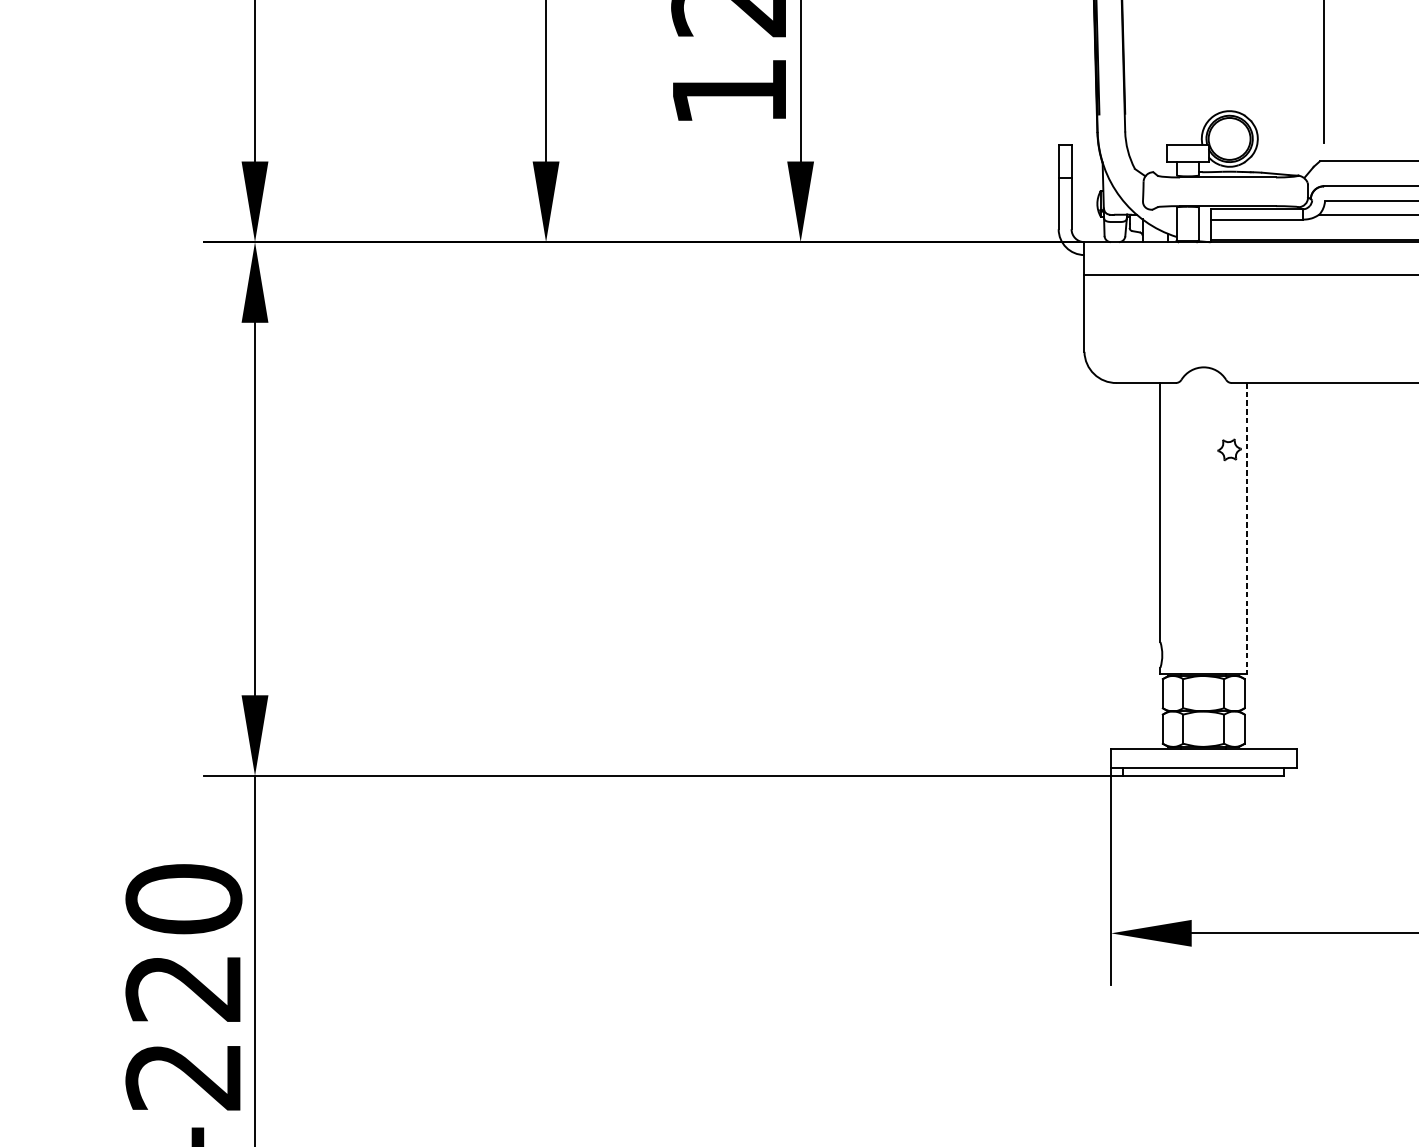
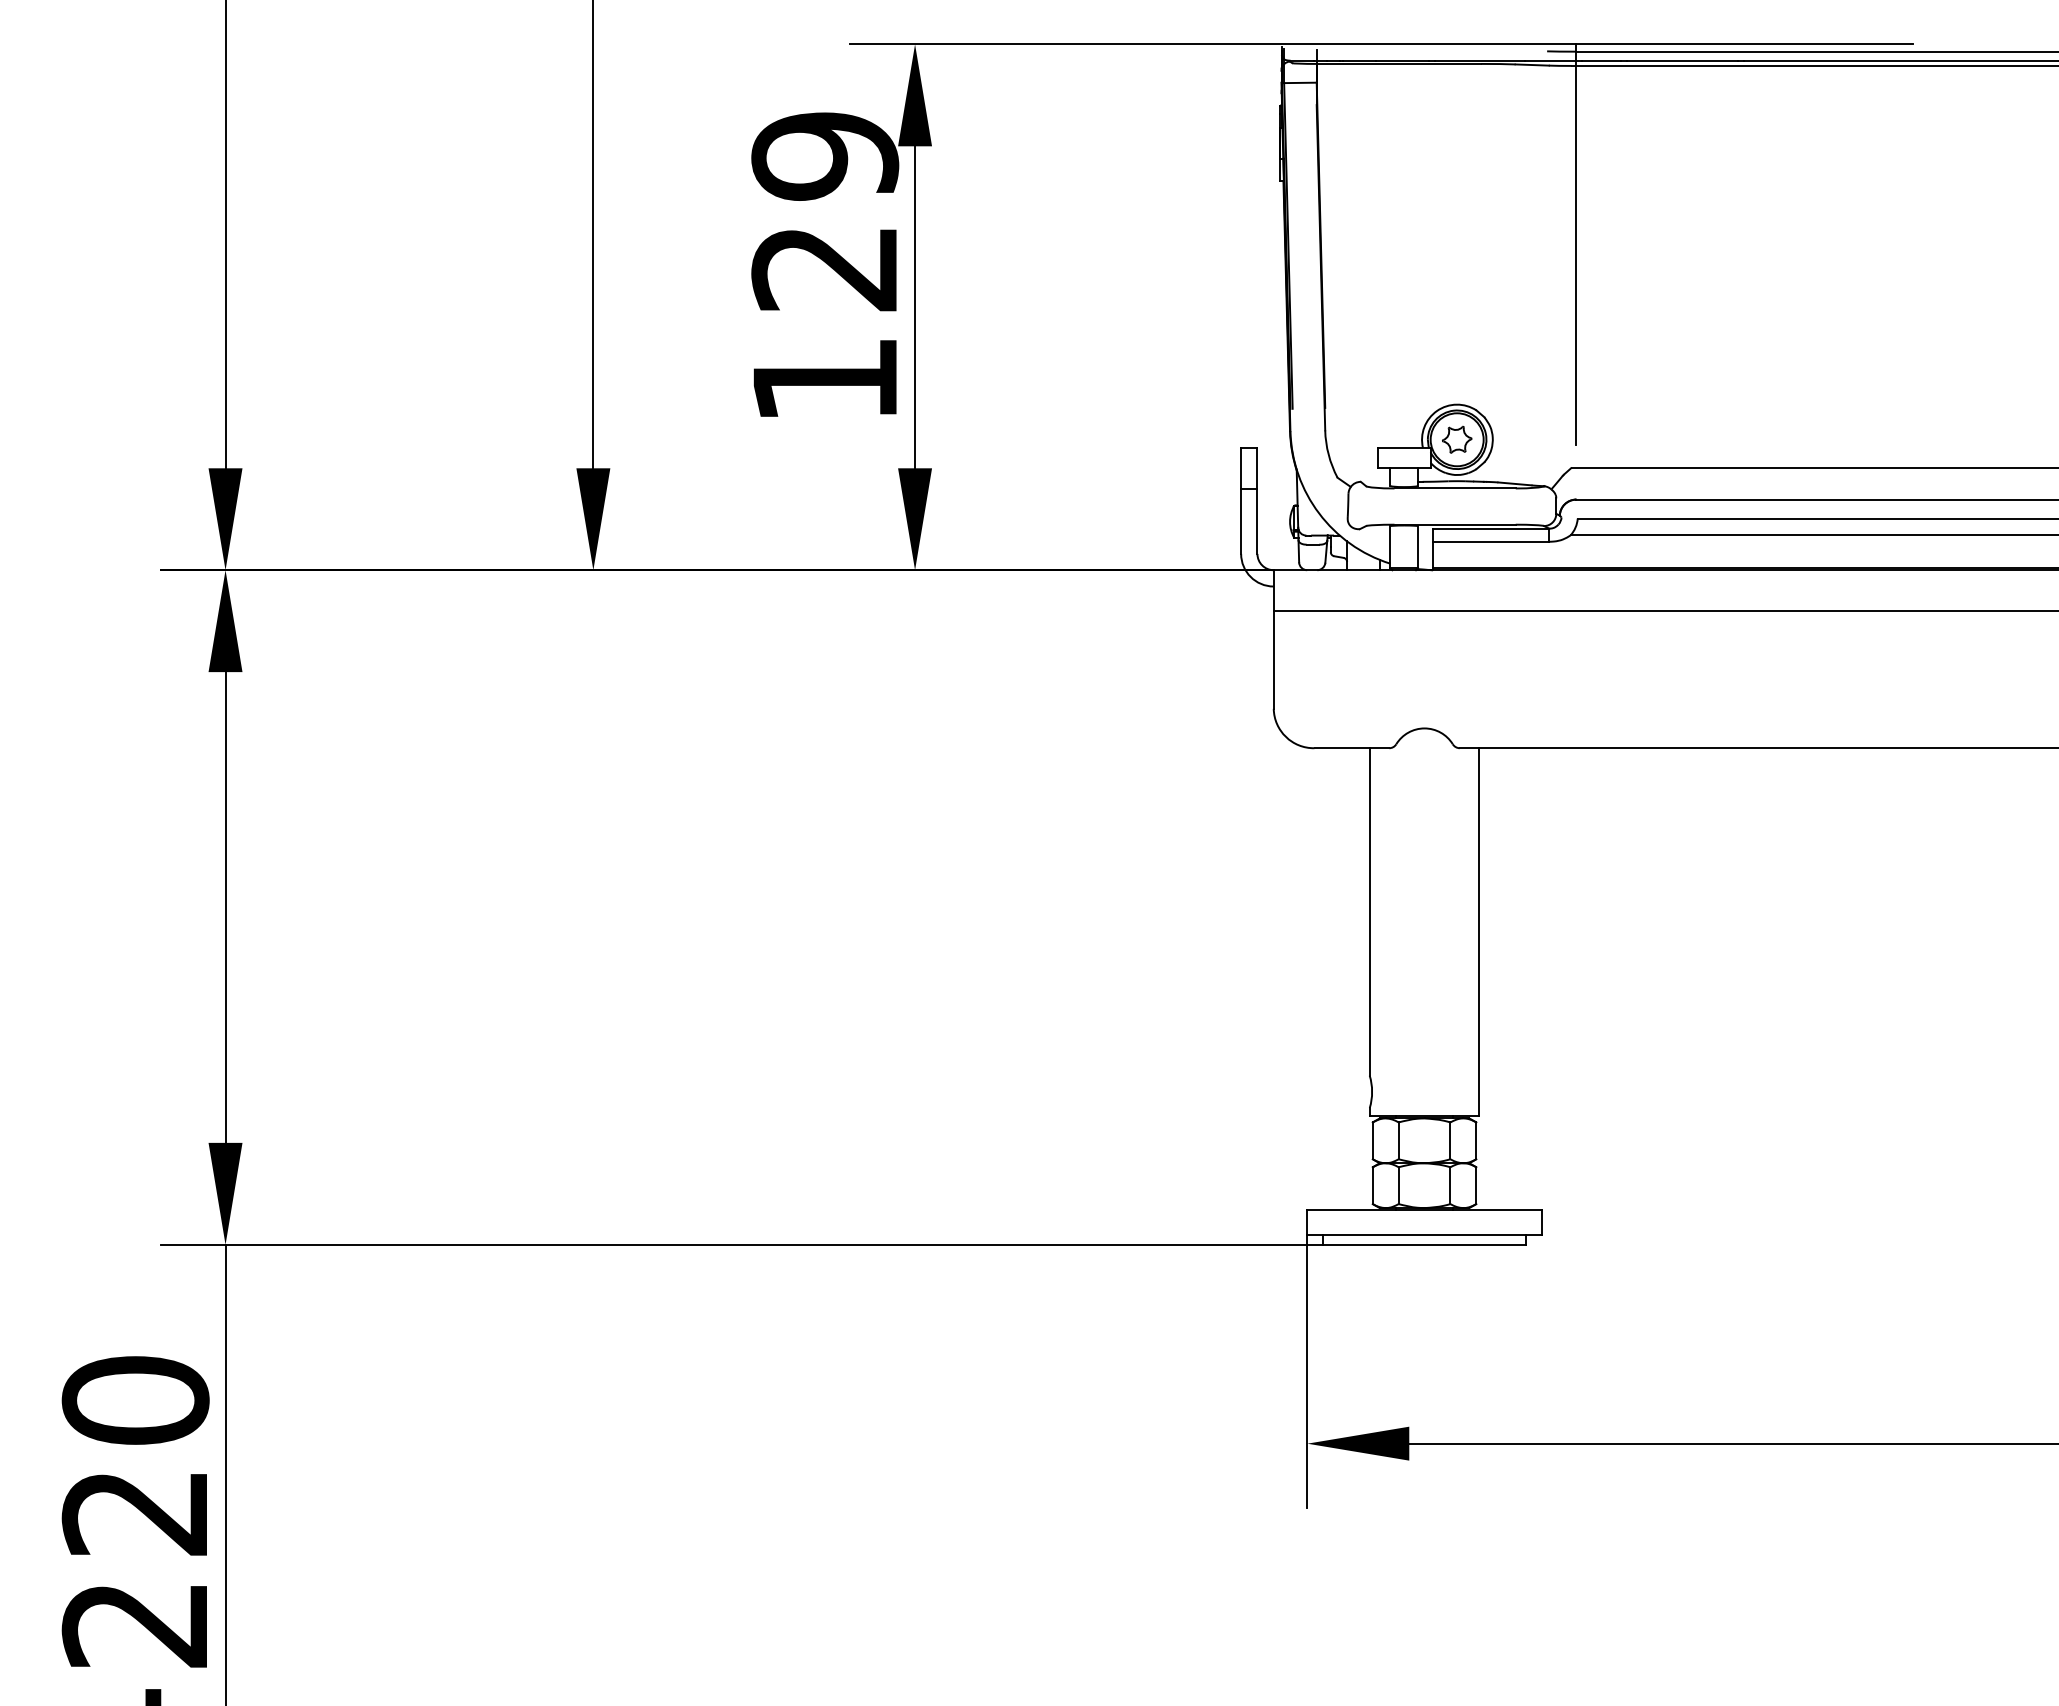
part: (1229, 449) -> (1457, 439), moved
line: (1247, 528) -> (1479, 932), dashed -> solid

